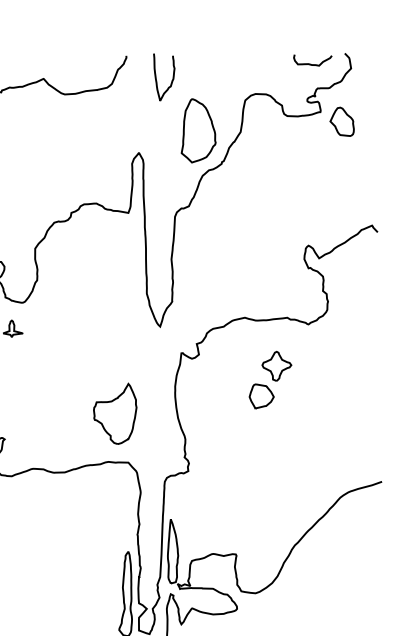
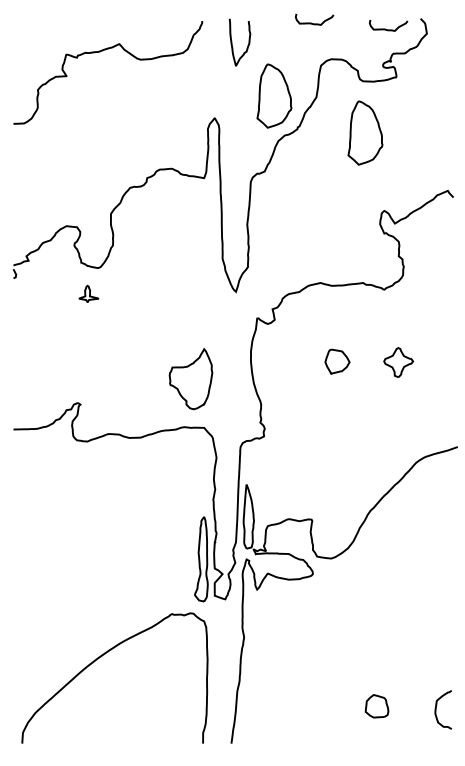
curve: (238, 58) -> (314, 23), added
part: (341, 122) -> (417, 87), removed
part: (289, 167) -> (365, 132), added
part: (276, 366) -> (398, 362), moved

